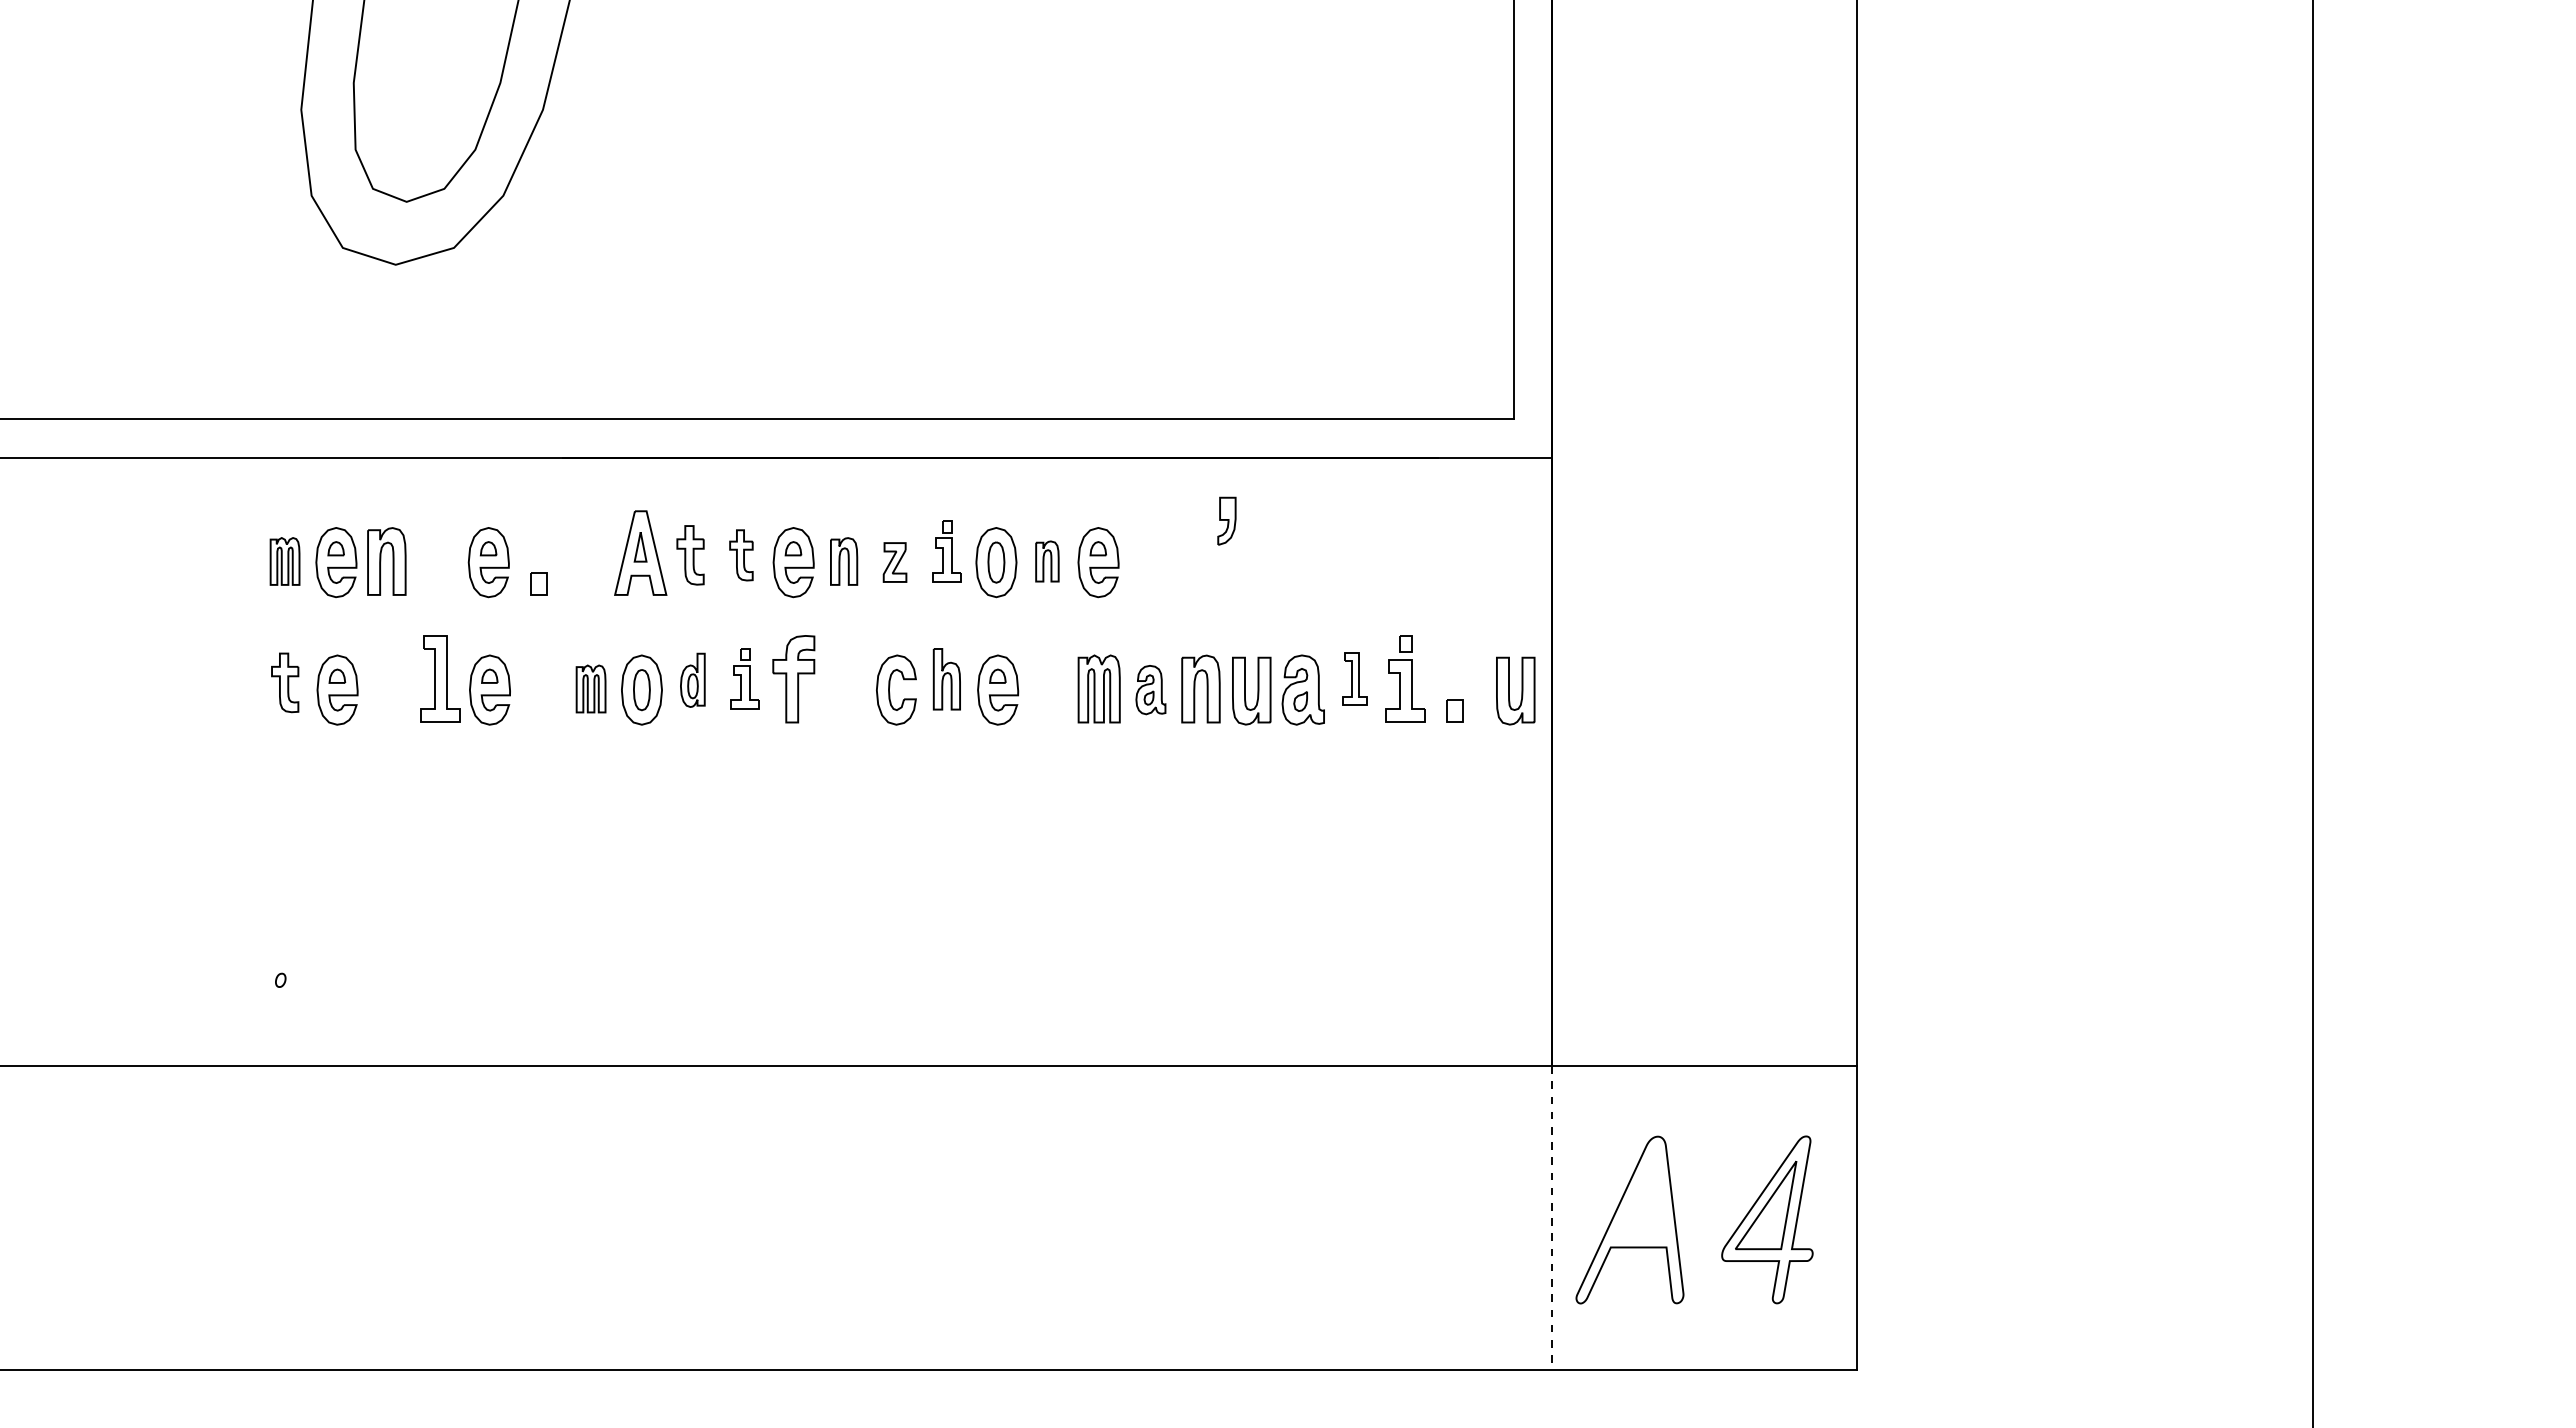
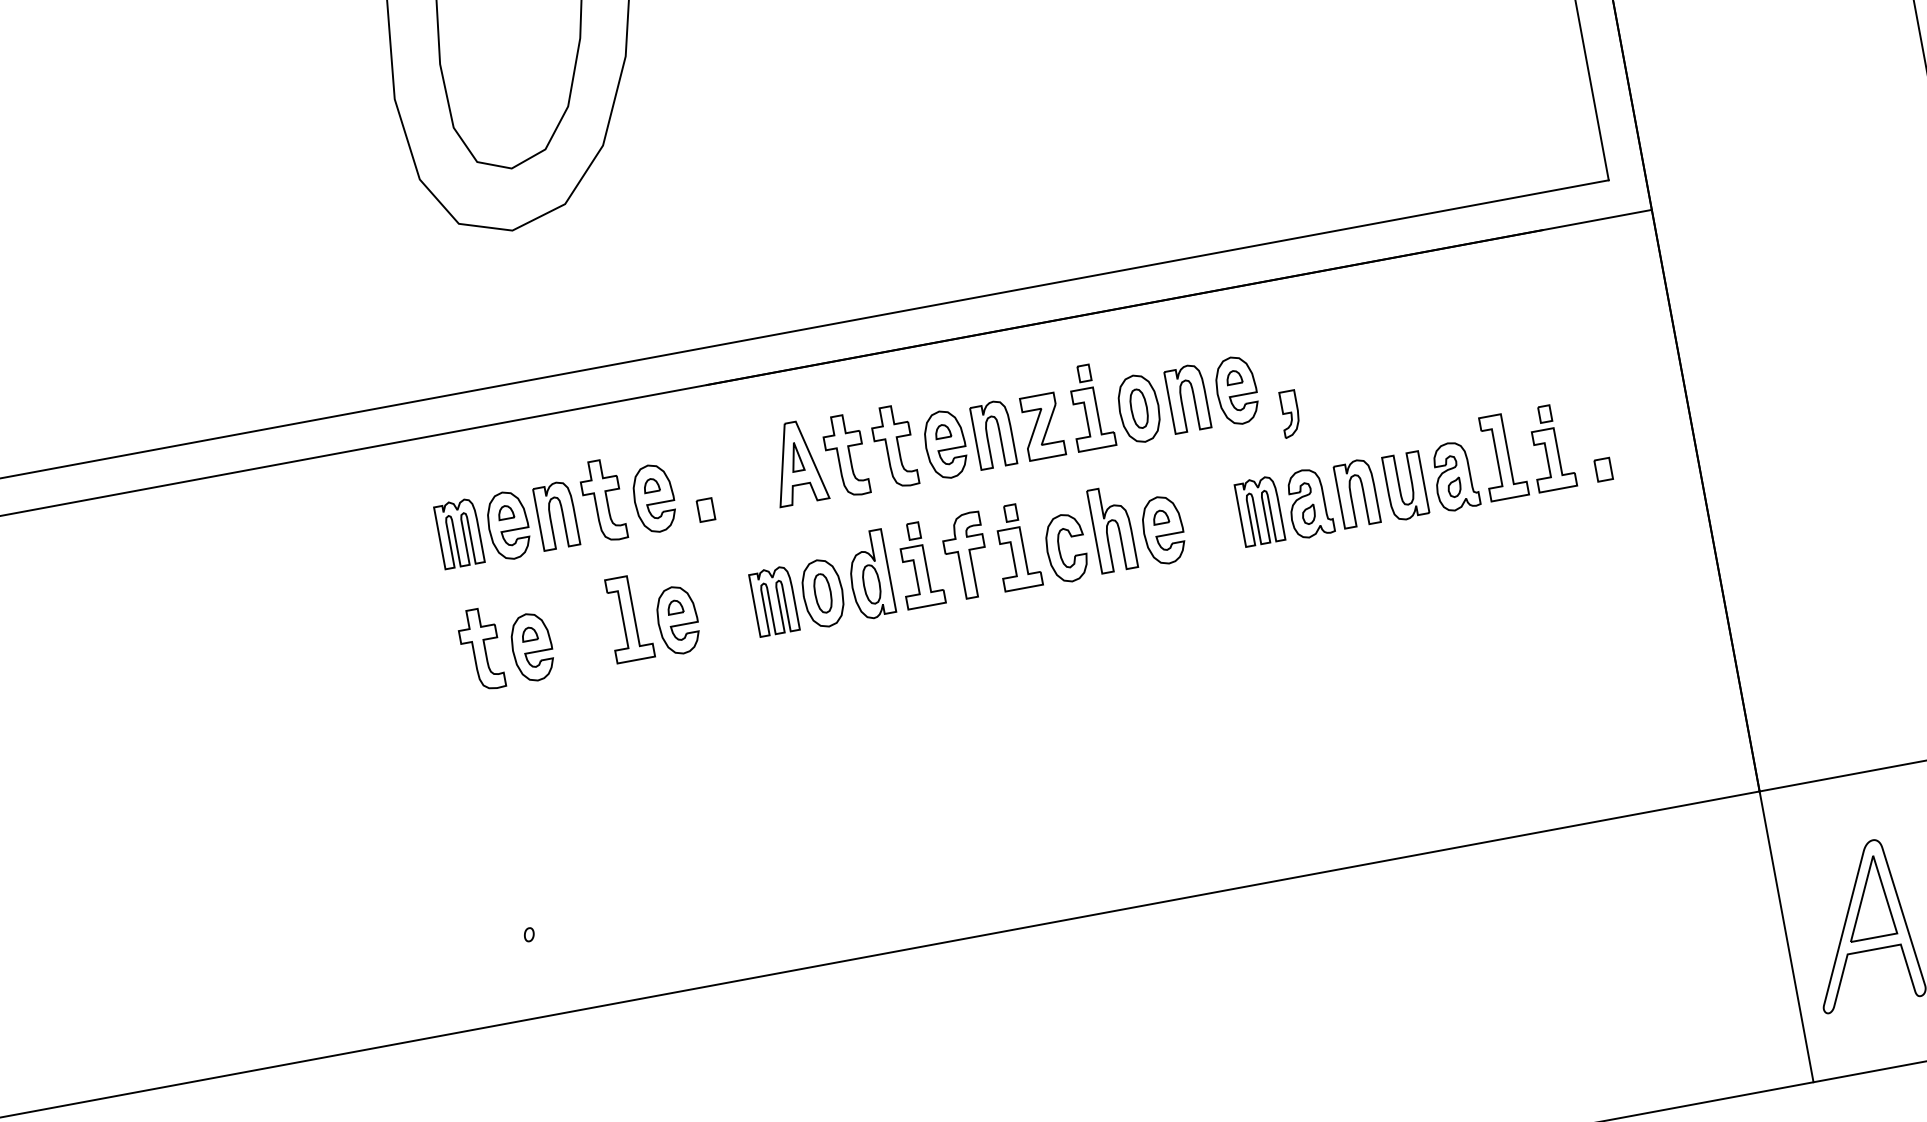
part: (1226, 520) -> (1289, 413), moved
part: (946, 551) -> (1089, 407), size x1.43
part: (436, 555) -> (602, 501), added
part: (690, 555) -> (845, 456), size x1.43
part: (741, 555) -> (894, 447), size x1.67
part: (284, 561) -> (458, 533), size x1.43
part: (843, 561) -> (992, 434), size x1.43
part: (1047, 561) -> (1187, 398), size x1.67
part: (894, 562) -> (1041, 426), size x1.67
part: (744, 678) -> (918, 564), size x1.43
part: (846, 678) -> (1016, 546), added
part: (1354, 678) -> (1501, 456), size x1.67
part: (946, 679) -> (1112, 529), size x1.43
part: (692, 680) -> (869, 575), size x1.67
part: (284, 682) -> (480, 649), size x1.43
part: (590, 688) -> (773, 600), size x1.43
part: (1150, 689) -> (1308, 502), size x1.43
part: (1515, 690) -> (1657, 439), removed
part: (1640, 1194) -> (1866, 898), added
line: (1552, 1218) -> (1786, 937), dashed -> solid

